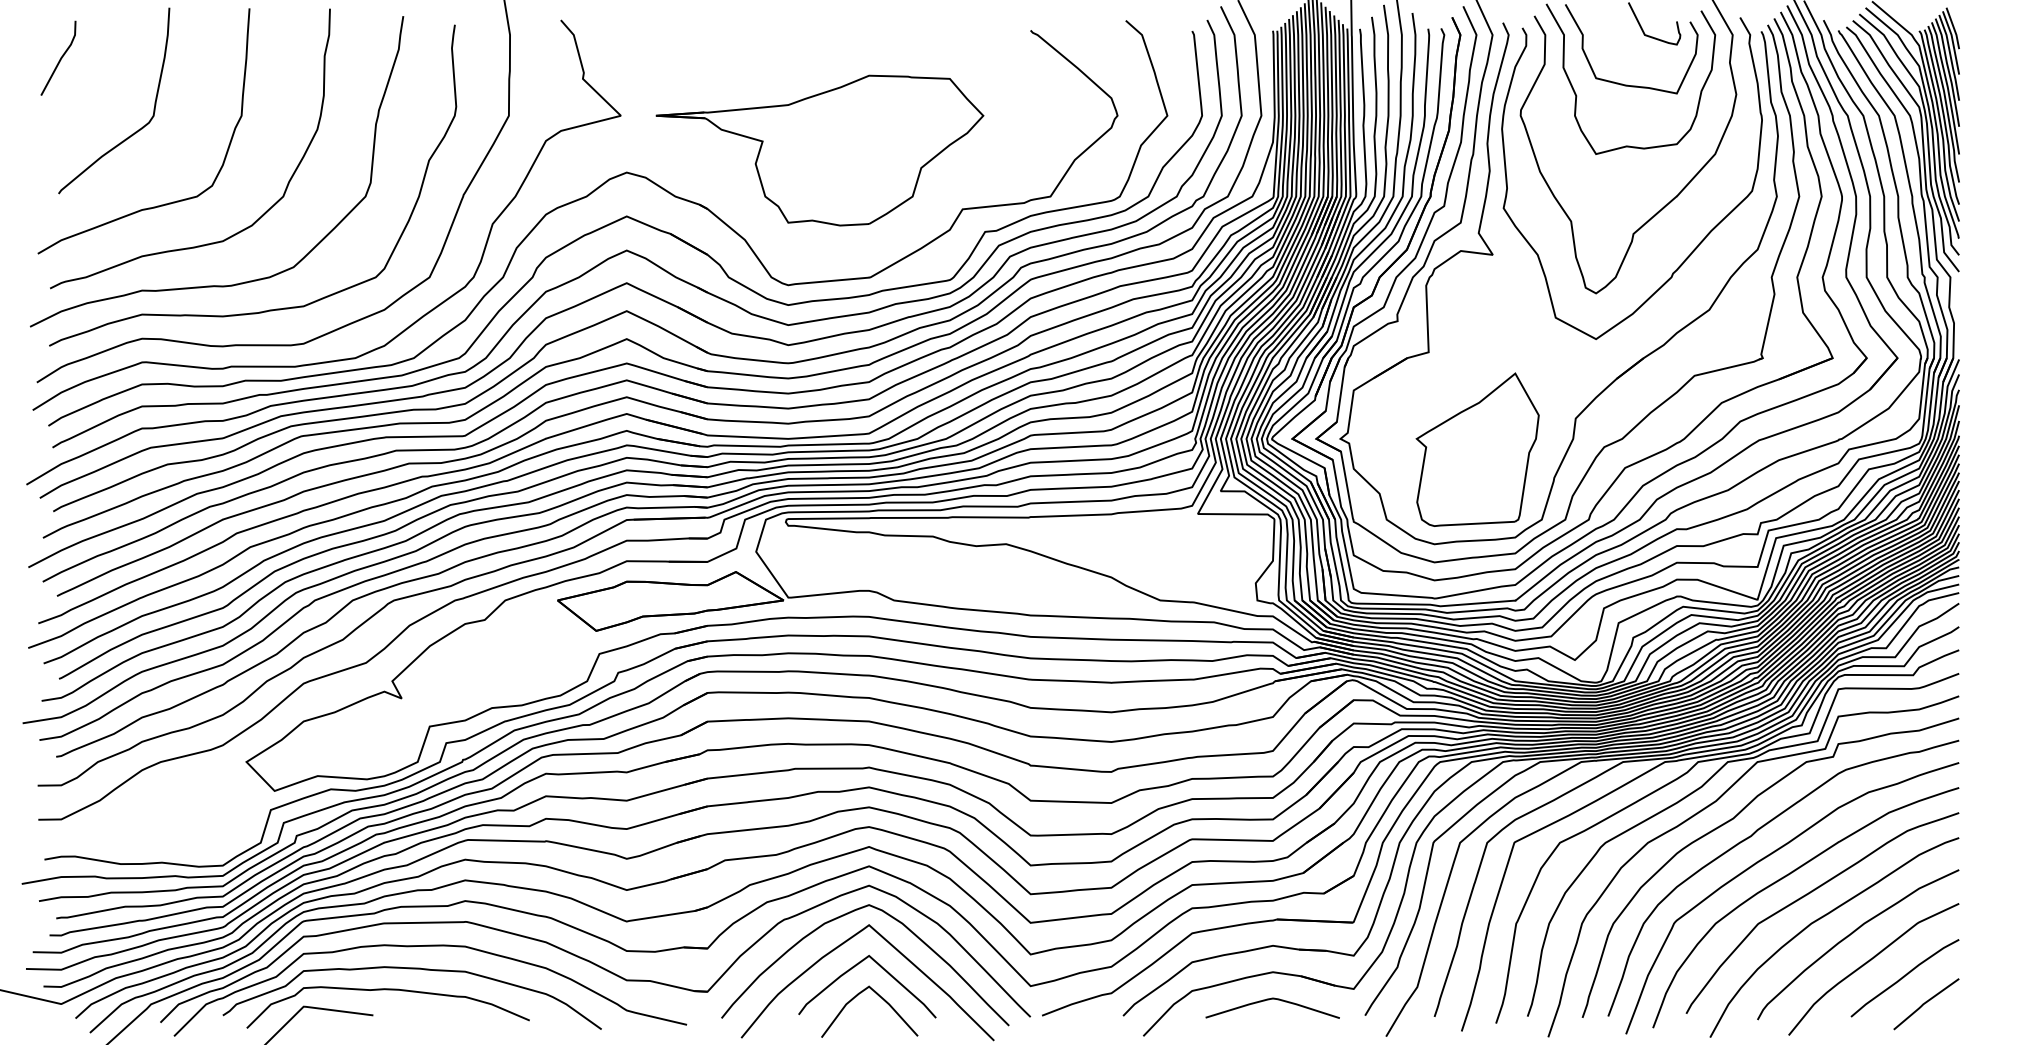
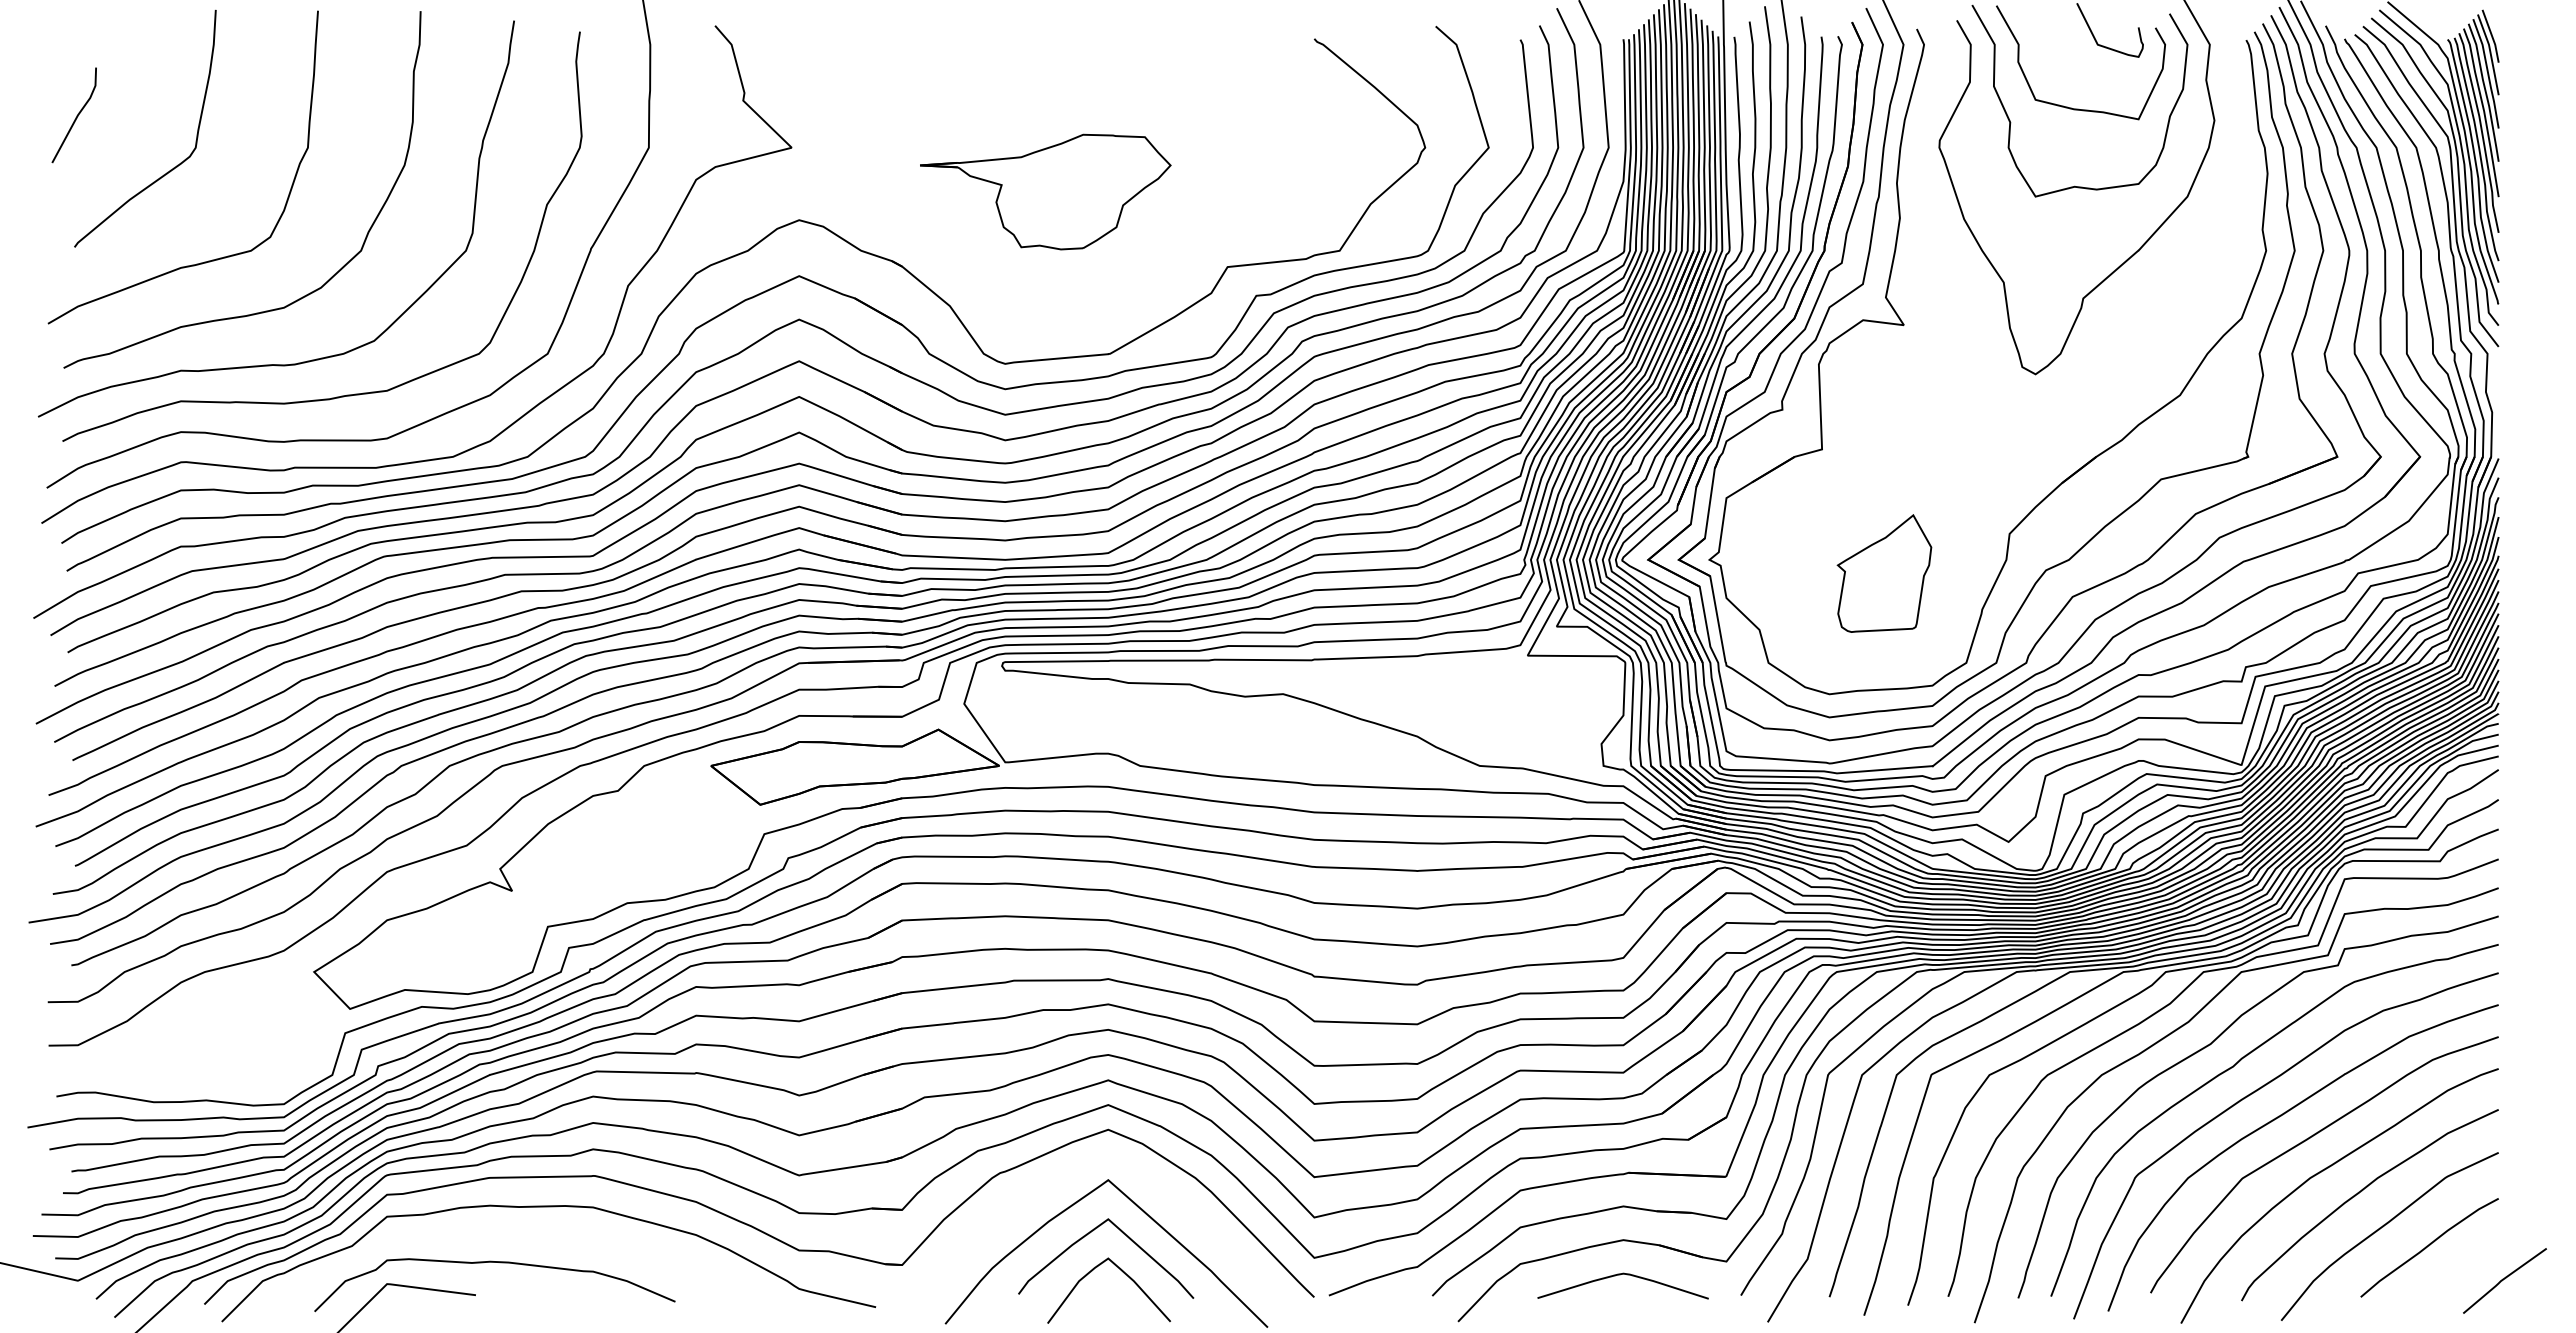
line: (59, 59) -> (75, 117), moved
part: (819, 150) -> (1045, 191), size x0.6
curve: (1701, 241) -> (2169, 307), removed
part: (1477, 449) -> (1884, 573), size x0.6
curve: (844, 916) -> (1076, 1168), removed
curve: (412, 969) -> (525, 1236), removed
line: (1926, 1003) -> (2504, 1279), moved

